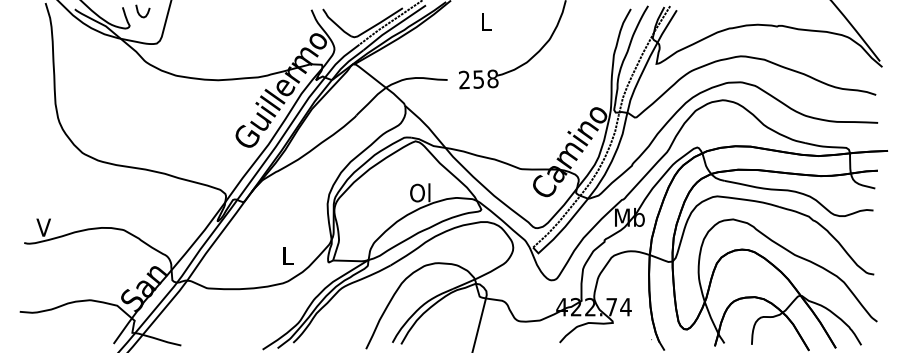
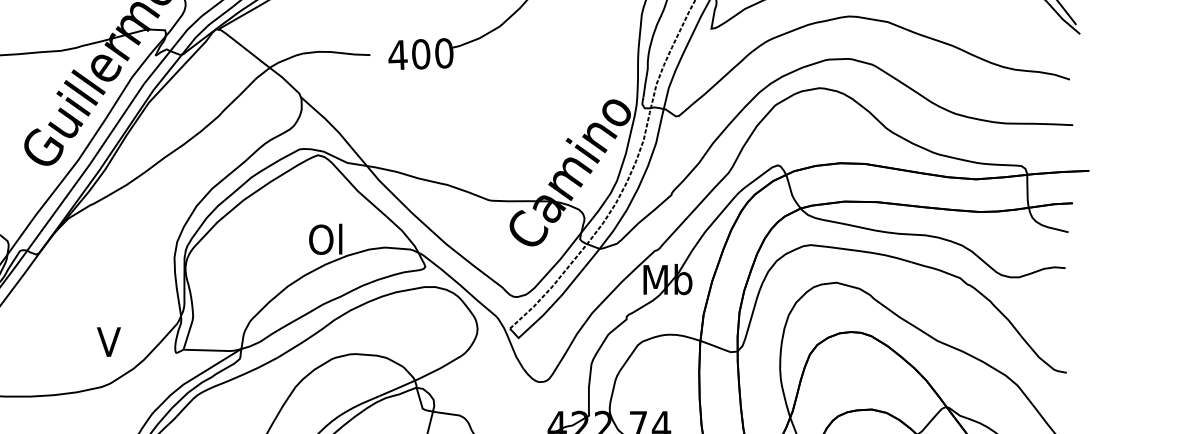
text: (478, 79) -> (420, 54), 258 -> 400
text: (287, 255) -> (109, 341), L -> V

